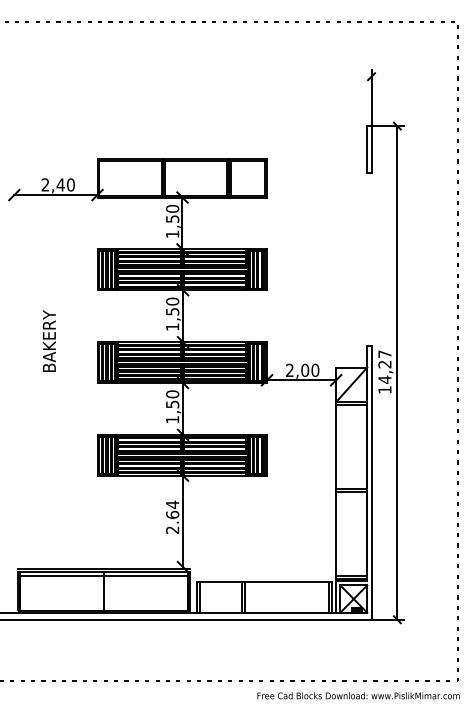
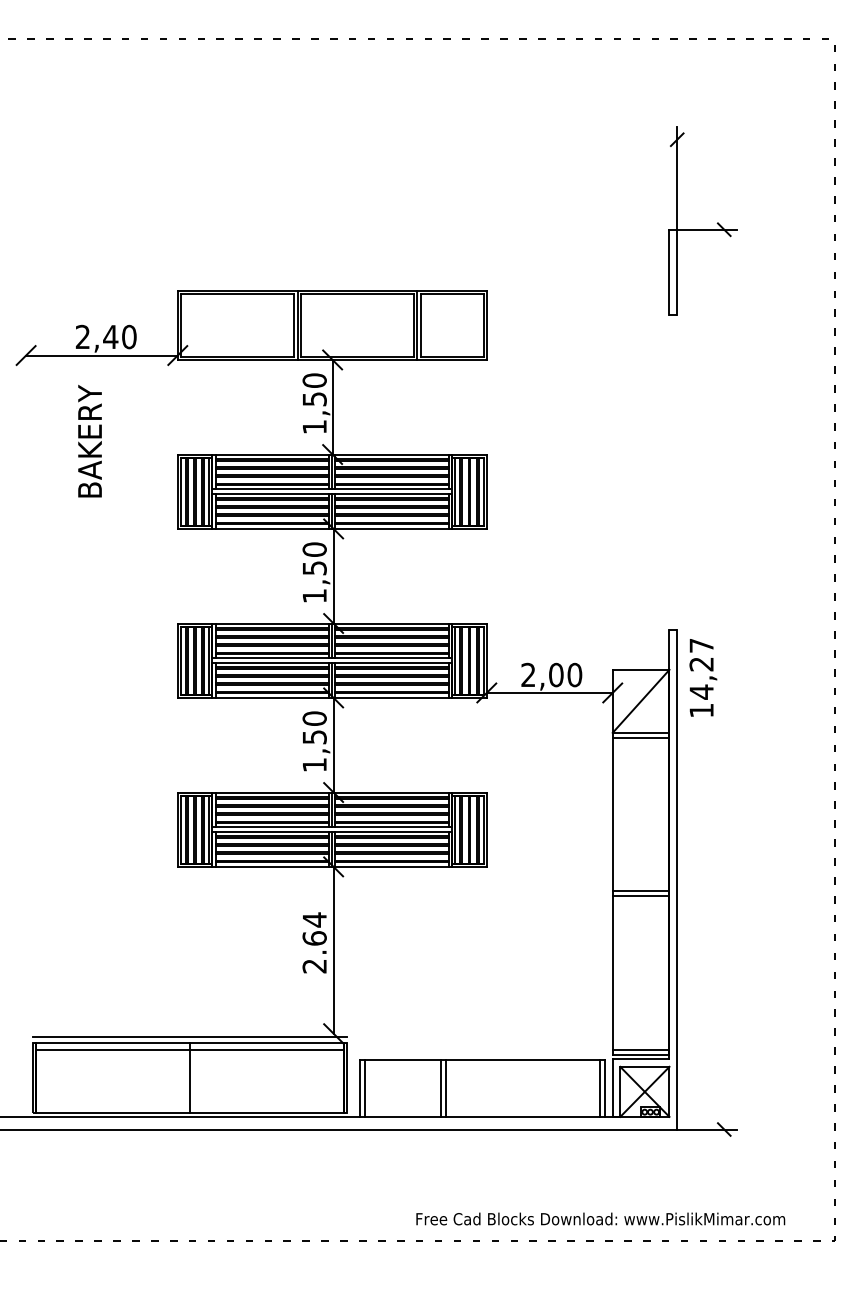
text: (49, 340) -> (90, 440), moved
line: (397, 372) -> (724, 678), removed
text: (358, 695) -> (600, 1218), moved

